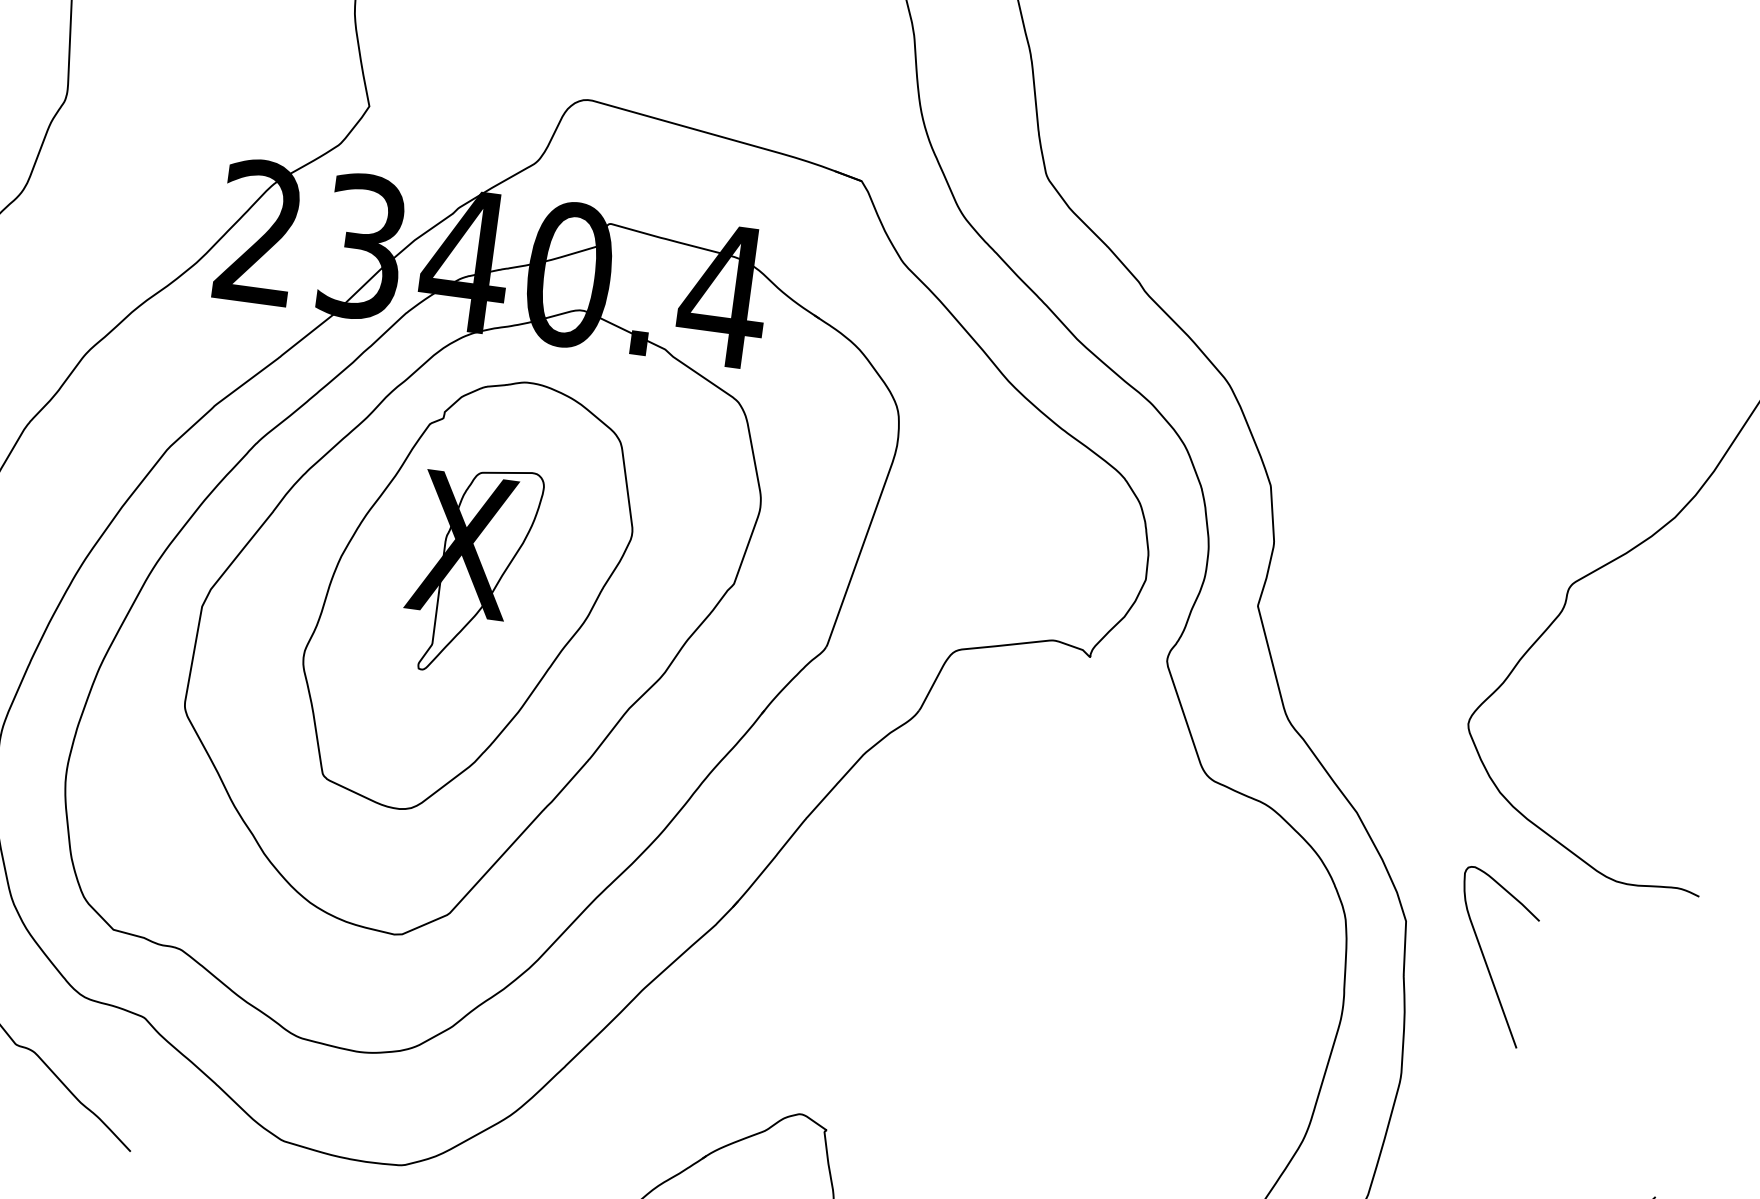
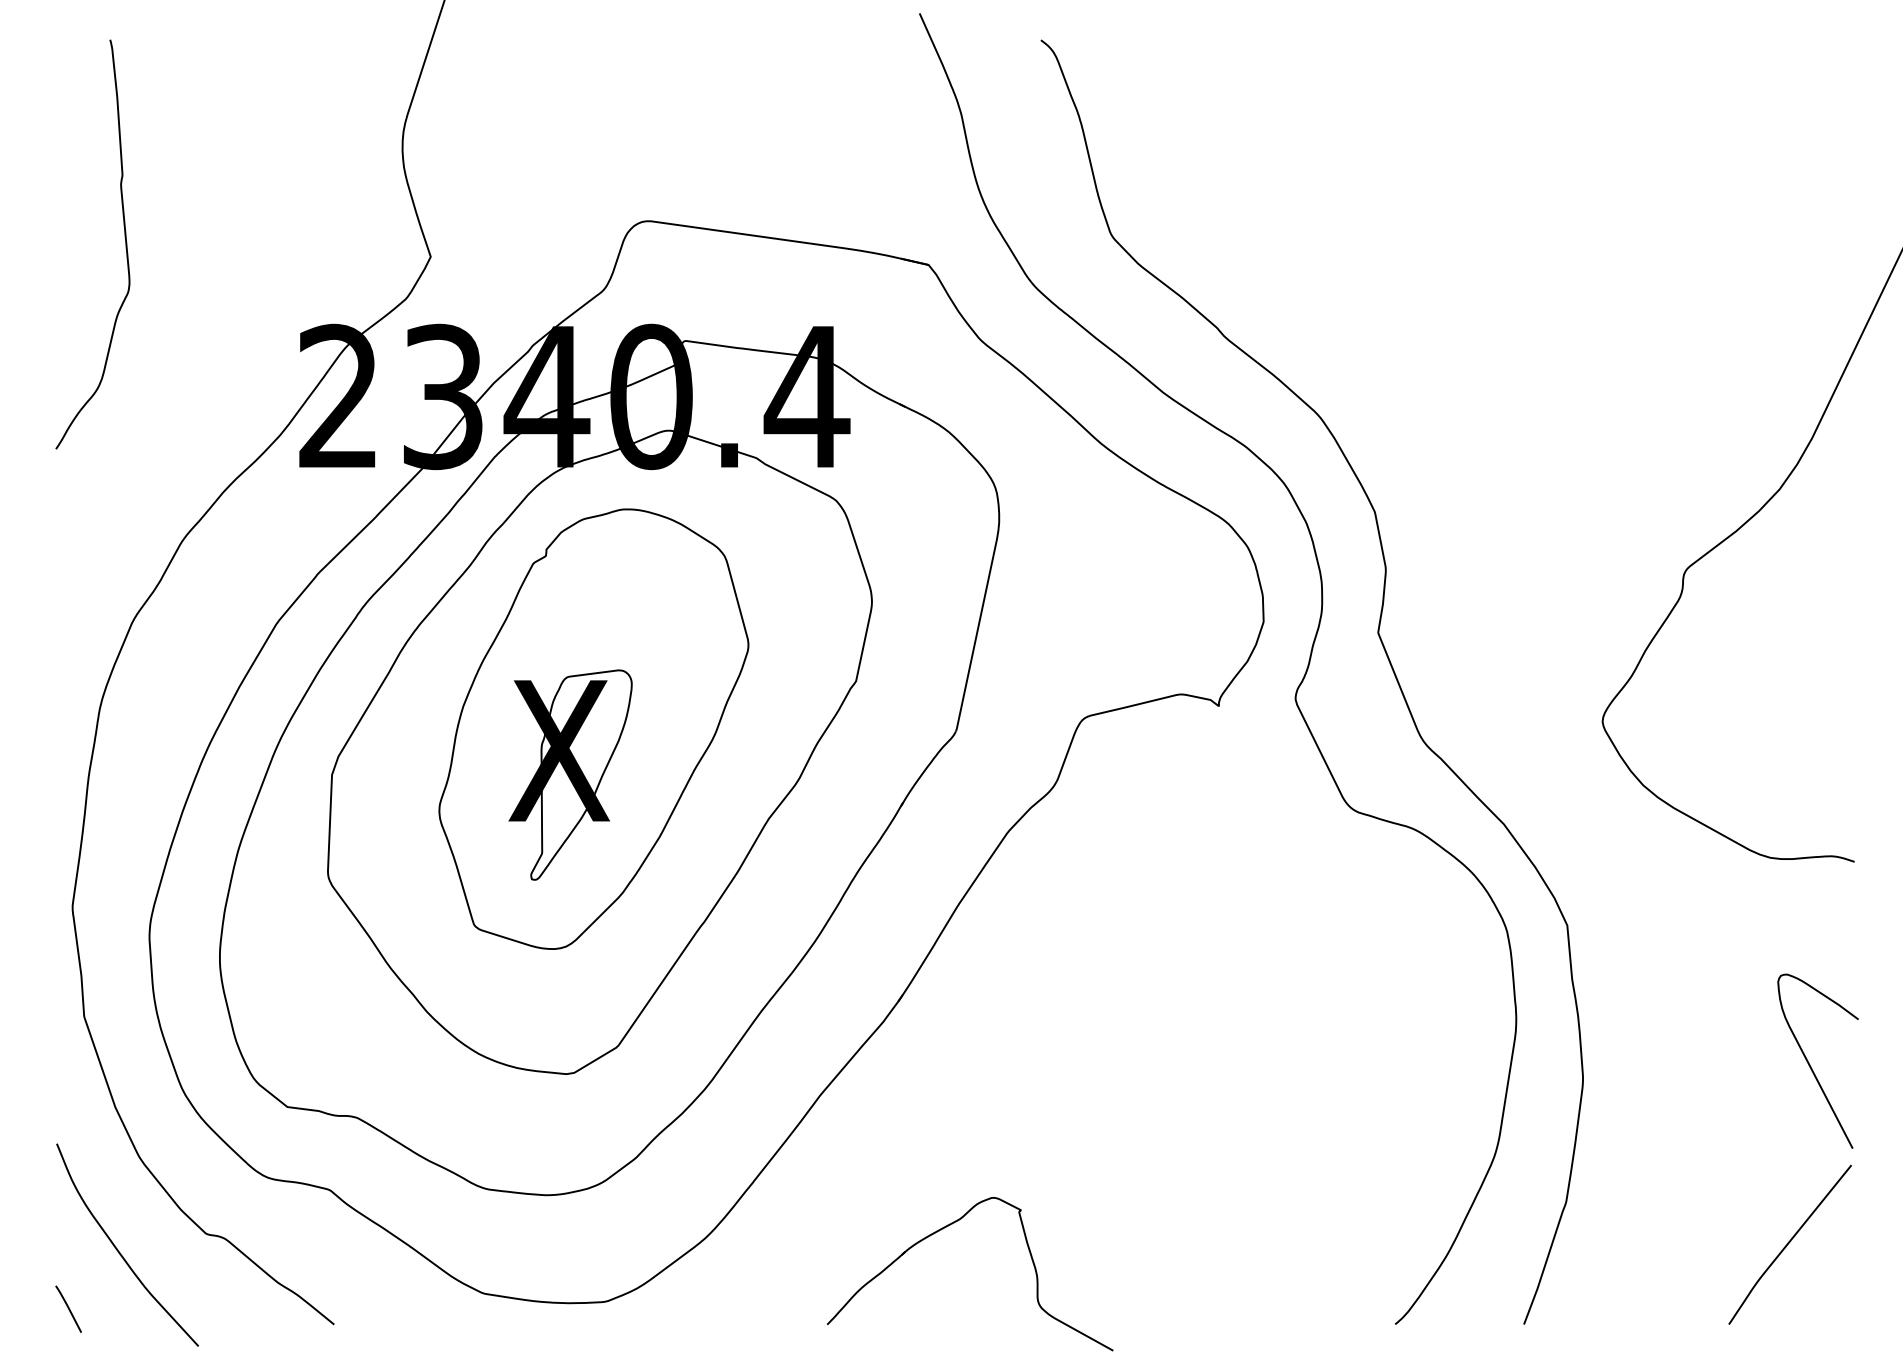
part: (470, 569) -> (570, 774), moved
curve: (1485, 959) -> (1810, 1064), moved

